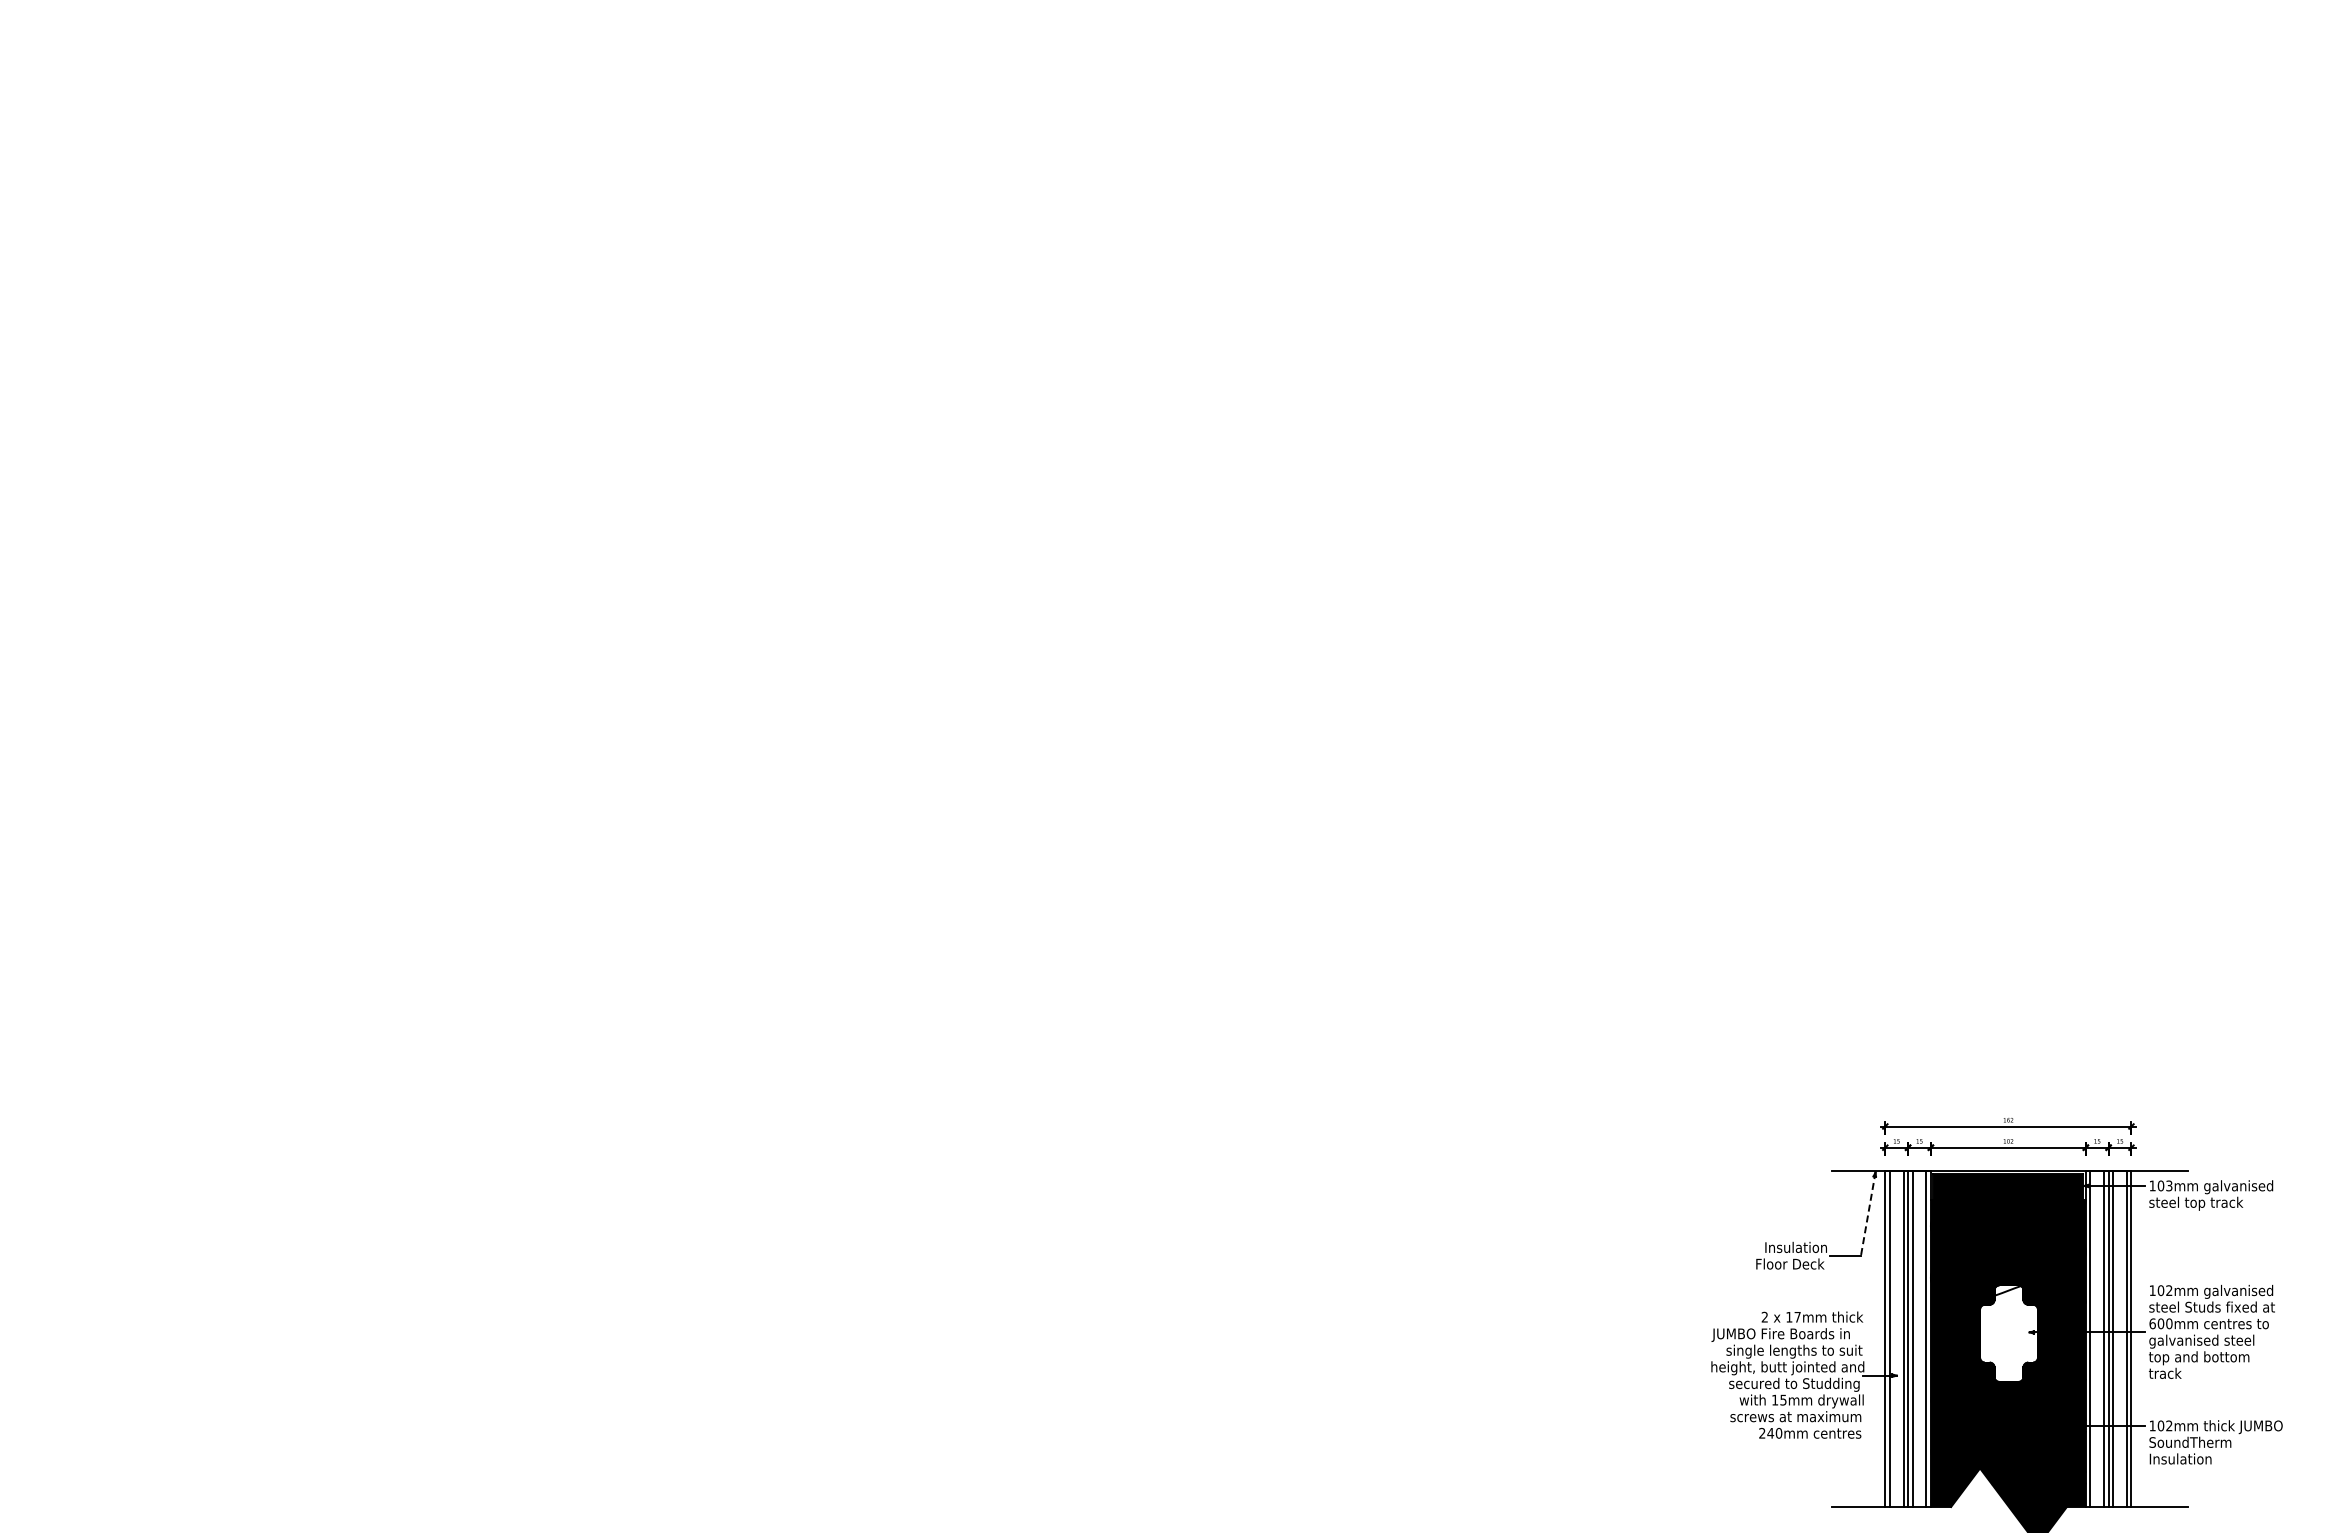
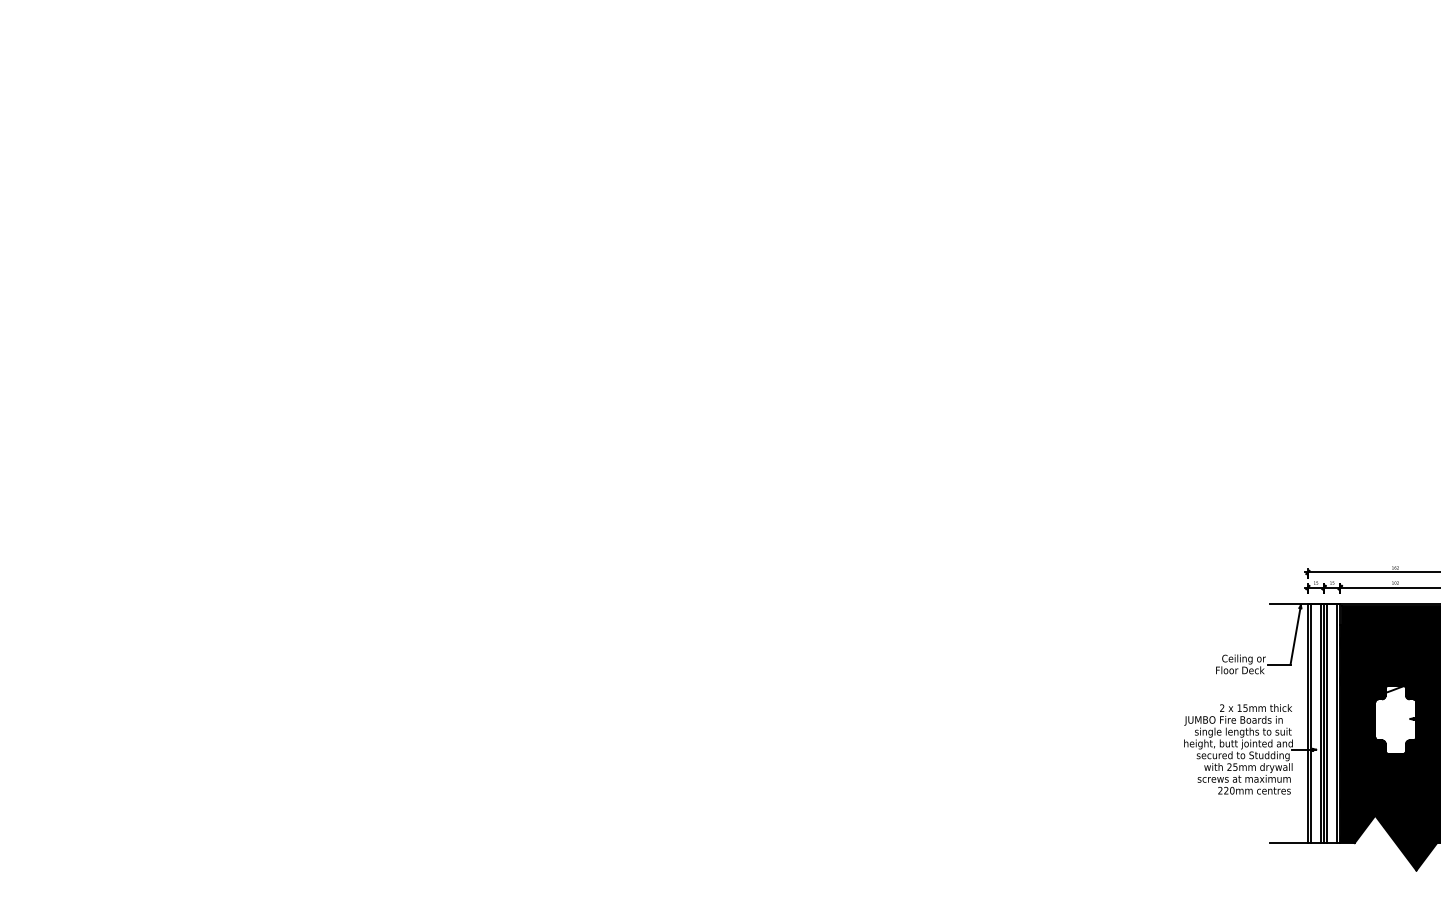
line: (1868, 1214) -> (1295, 635), dashed -> solid
text: (1795, 1248) -> (1244, 659), Insulation -> Ceiling or
text: (1797, 1317) -> (1245, 708), 17mm -> 15mm
text: (1774, 1399) -> (1229, 766), 15mm -> 25mm
text: (1770, 1432) -> (1226, 790), 240mm -> 220mm

